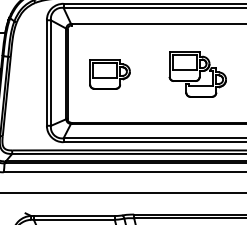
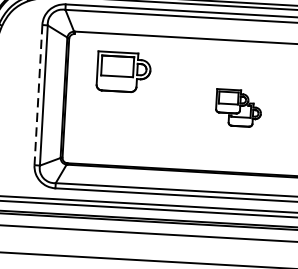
line: (46, 73) -> (37, 95), solid -> dashed
part: (109, 74) -> (123, 72), moved
part: (197, 74) -> (238, 108), size x0.6

